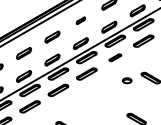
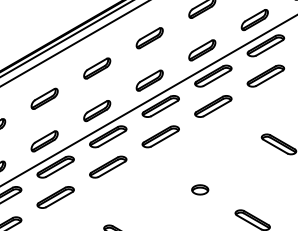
part: (80, 20) -> (149, 37), size x1.67
part: (115, 57) -> (213, 106), size x1.67
part: (126, 80) -> (198, 189), moved

